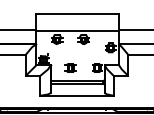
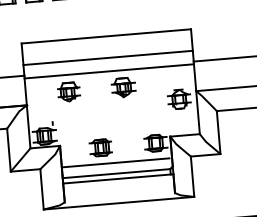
line: (77, 24) -> (107, 57), added
line: (76, 76) -> (114, 163), added

